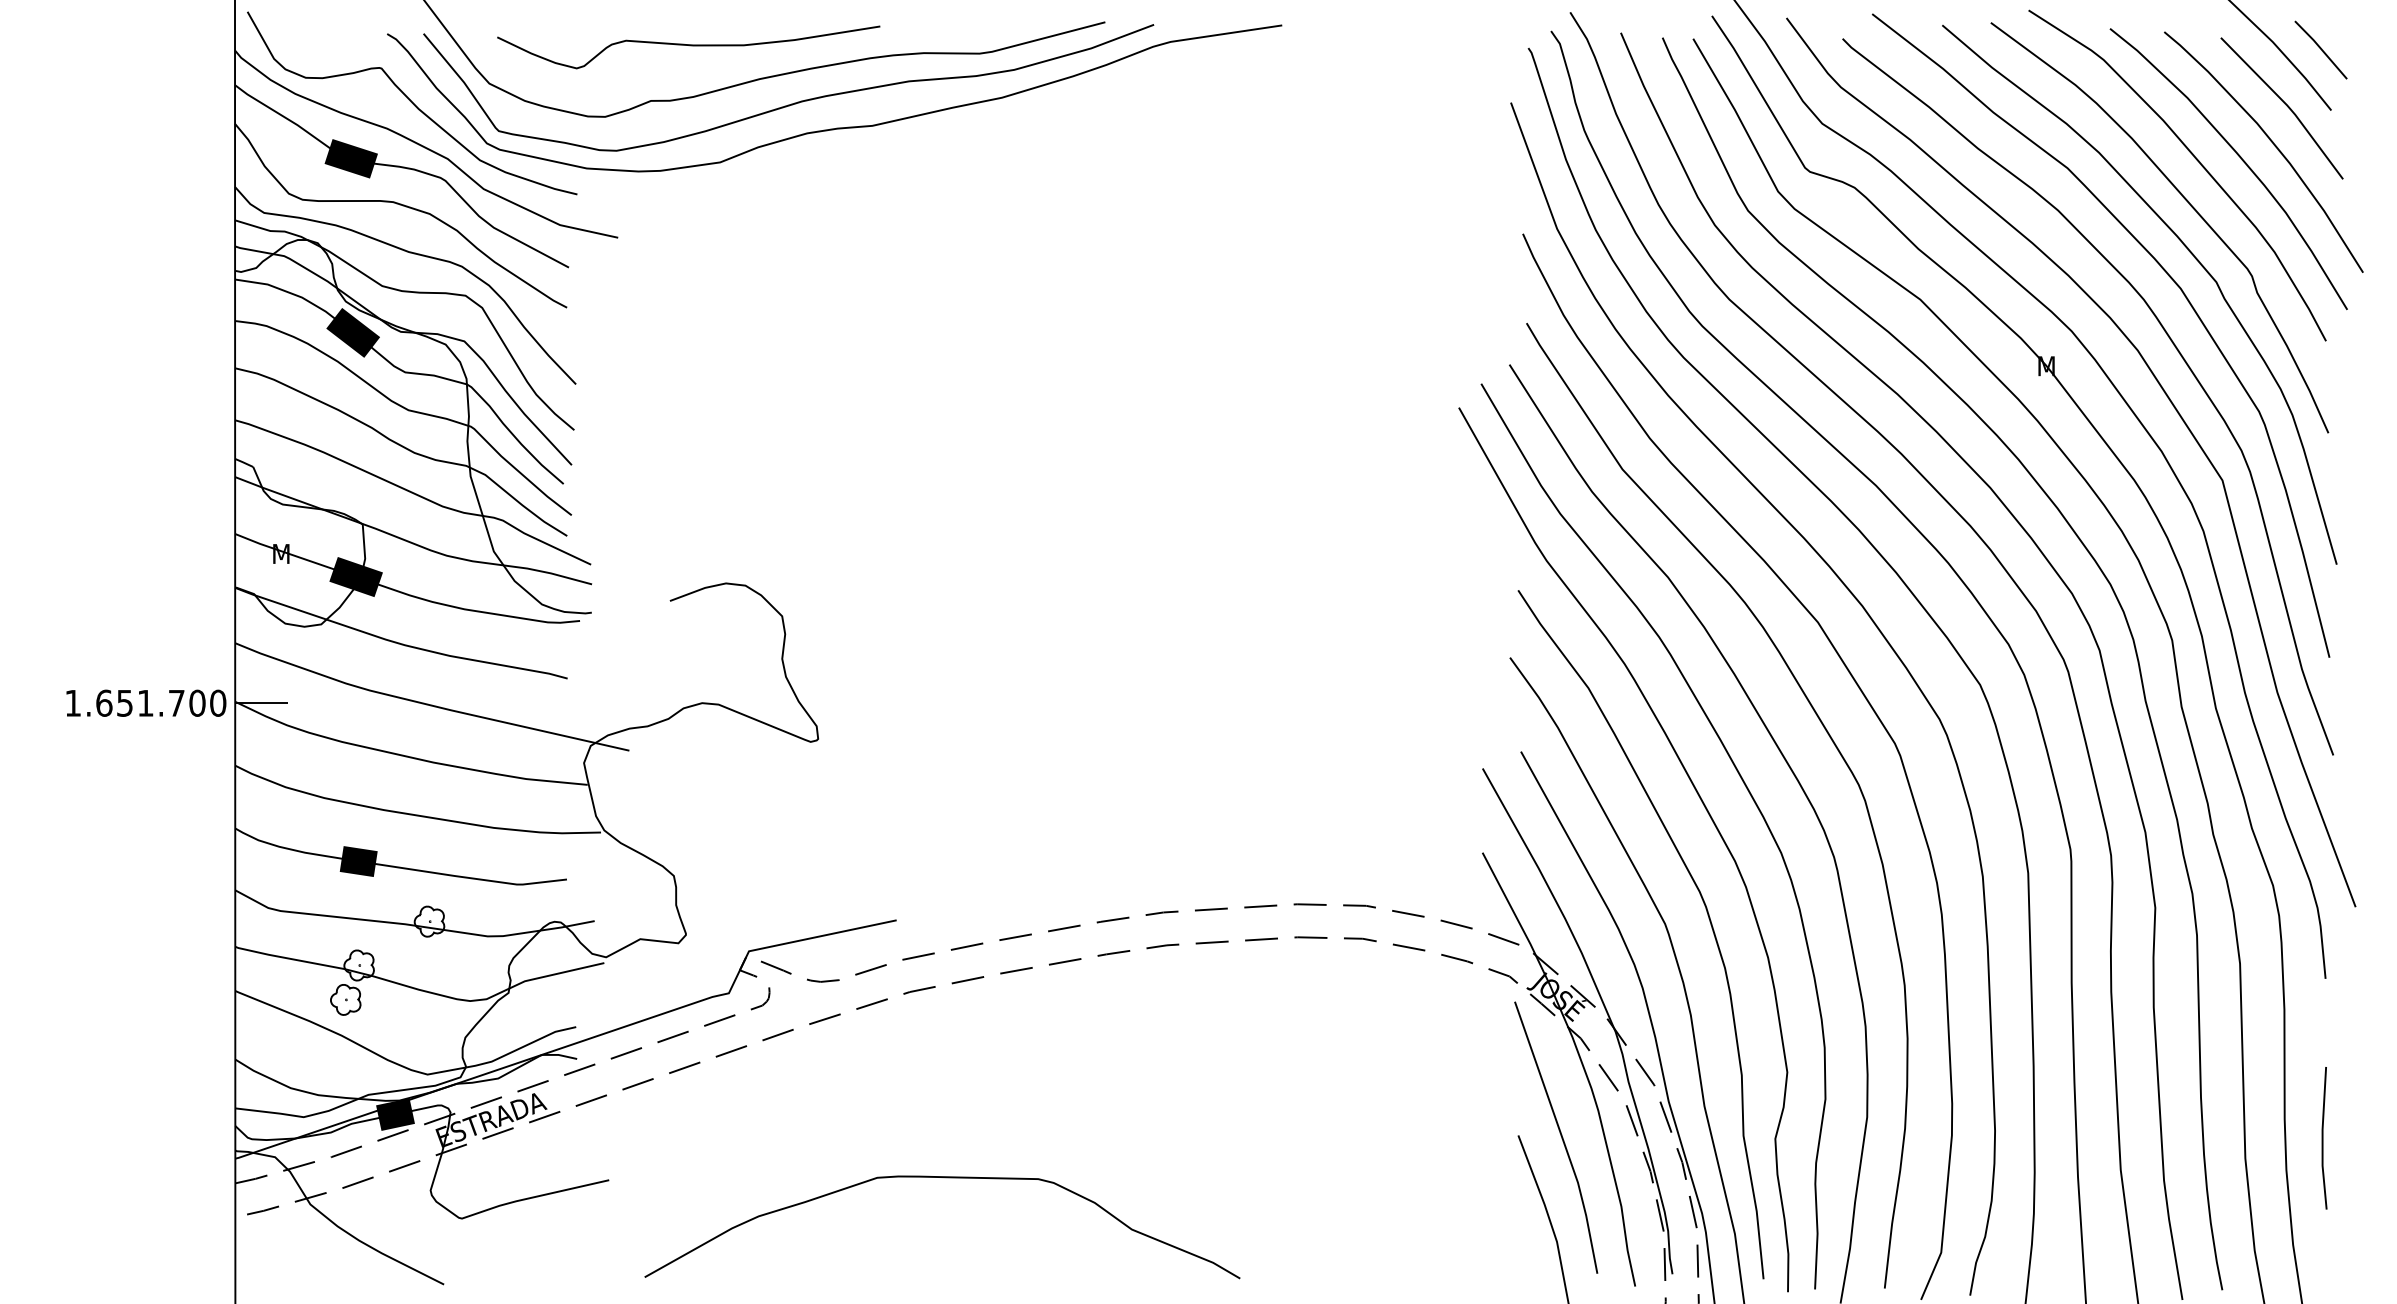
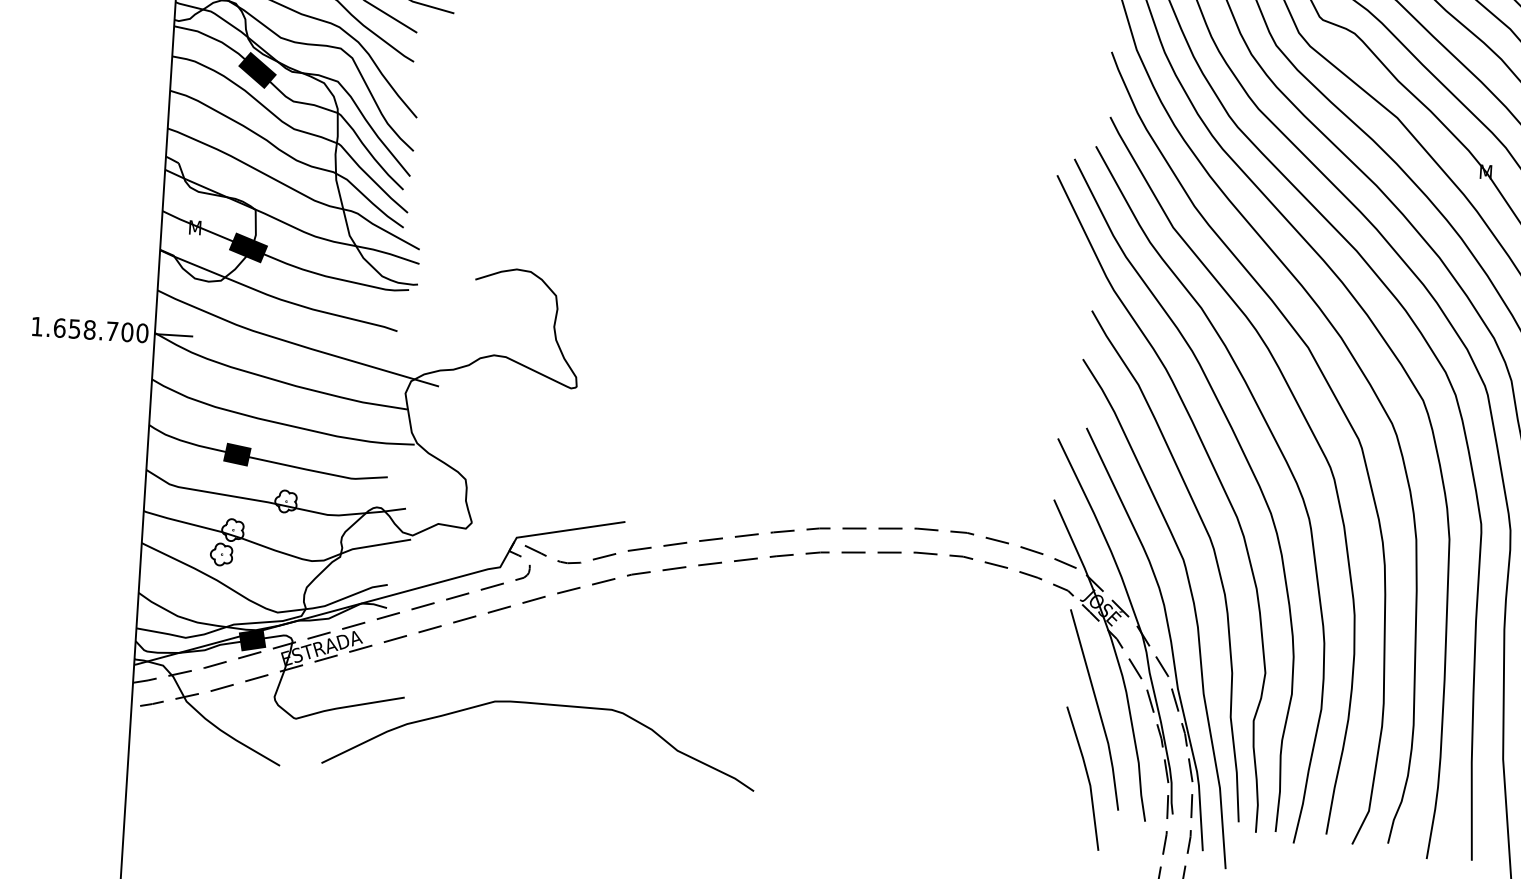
text: (145, 702) -> (89, 329), 1.651.700 -> 1.658.700
curve: (944, 1178) -> (543, 705), moved

